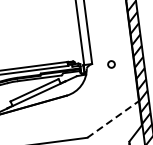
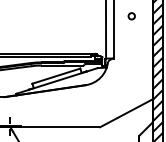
circle: (111, 64) -> (131, 16), moved
line: (113, 119) -> (126, 113), dashed -> solid

